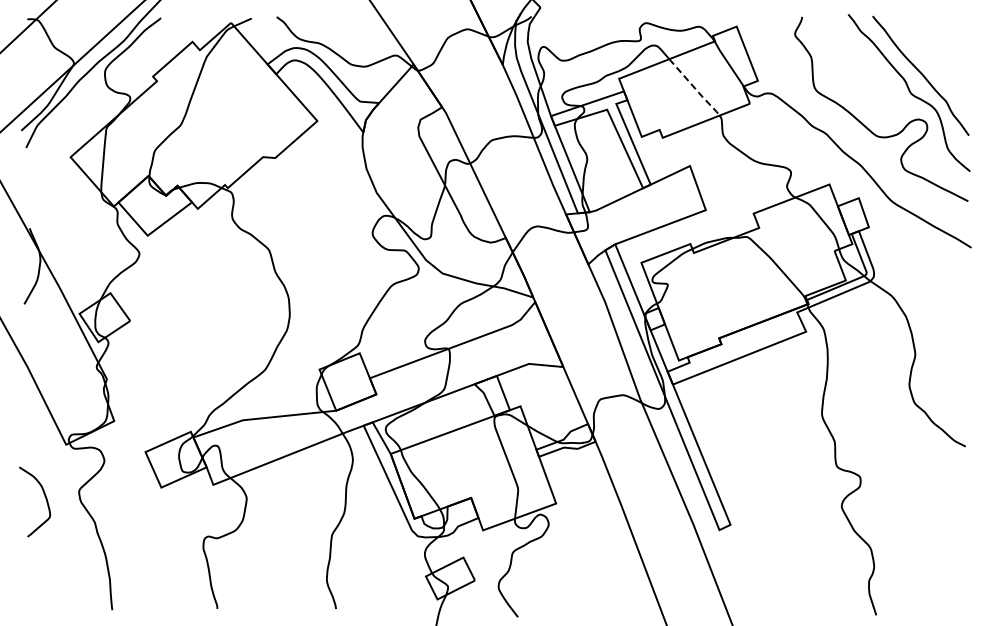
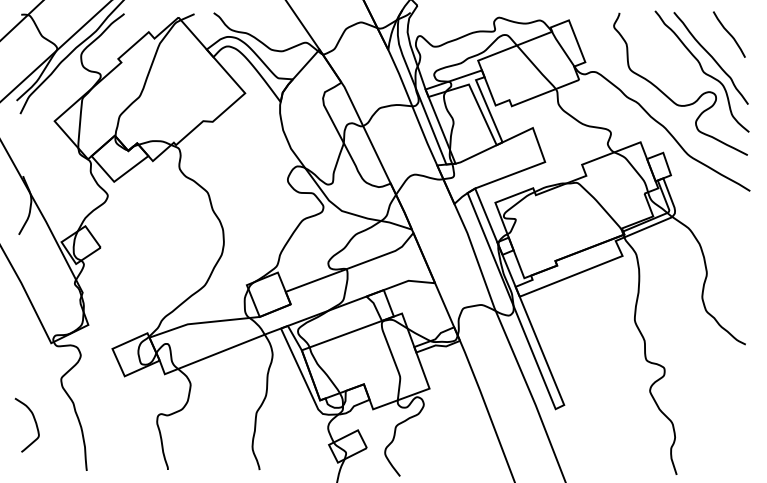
curve: (944, 45) -> (729, 34), added
line: (695, 89) -> (537, 68), dashed -> solid
curve: (45, 499) -> (35, 423), moved

